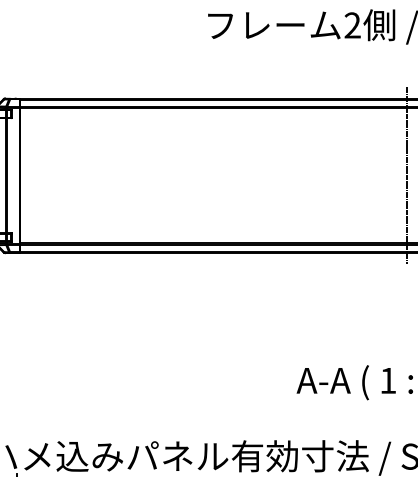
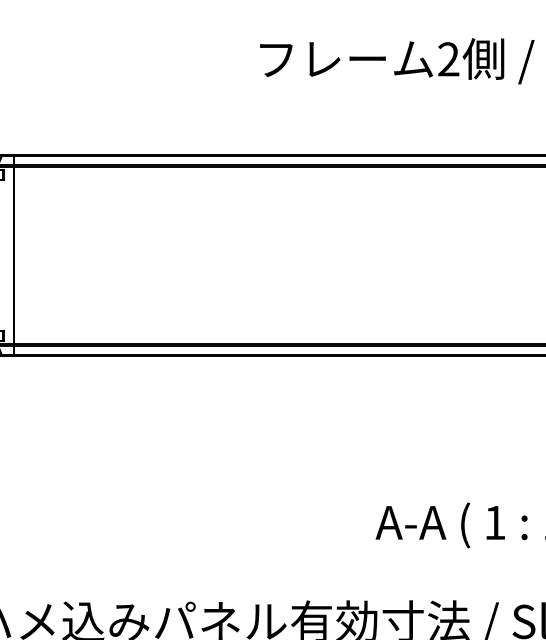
line: (406, 175) -> (519, 255), removed

